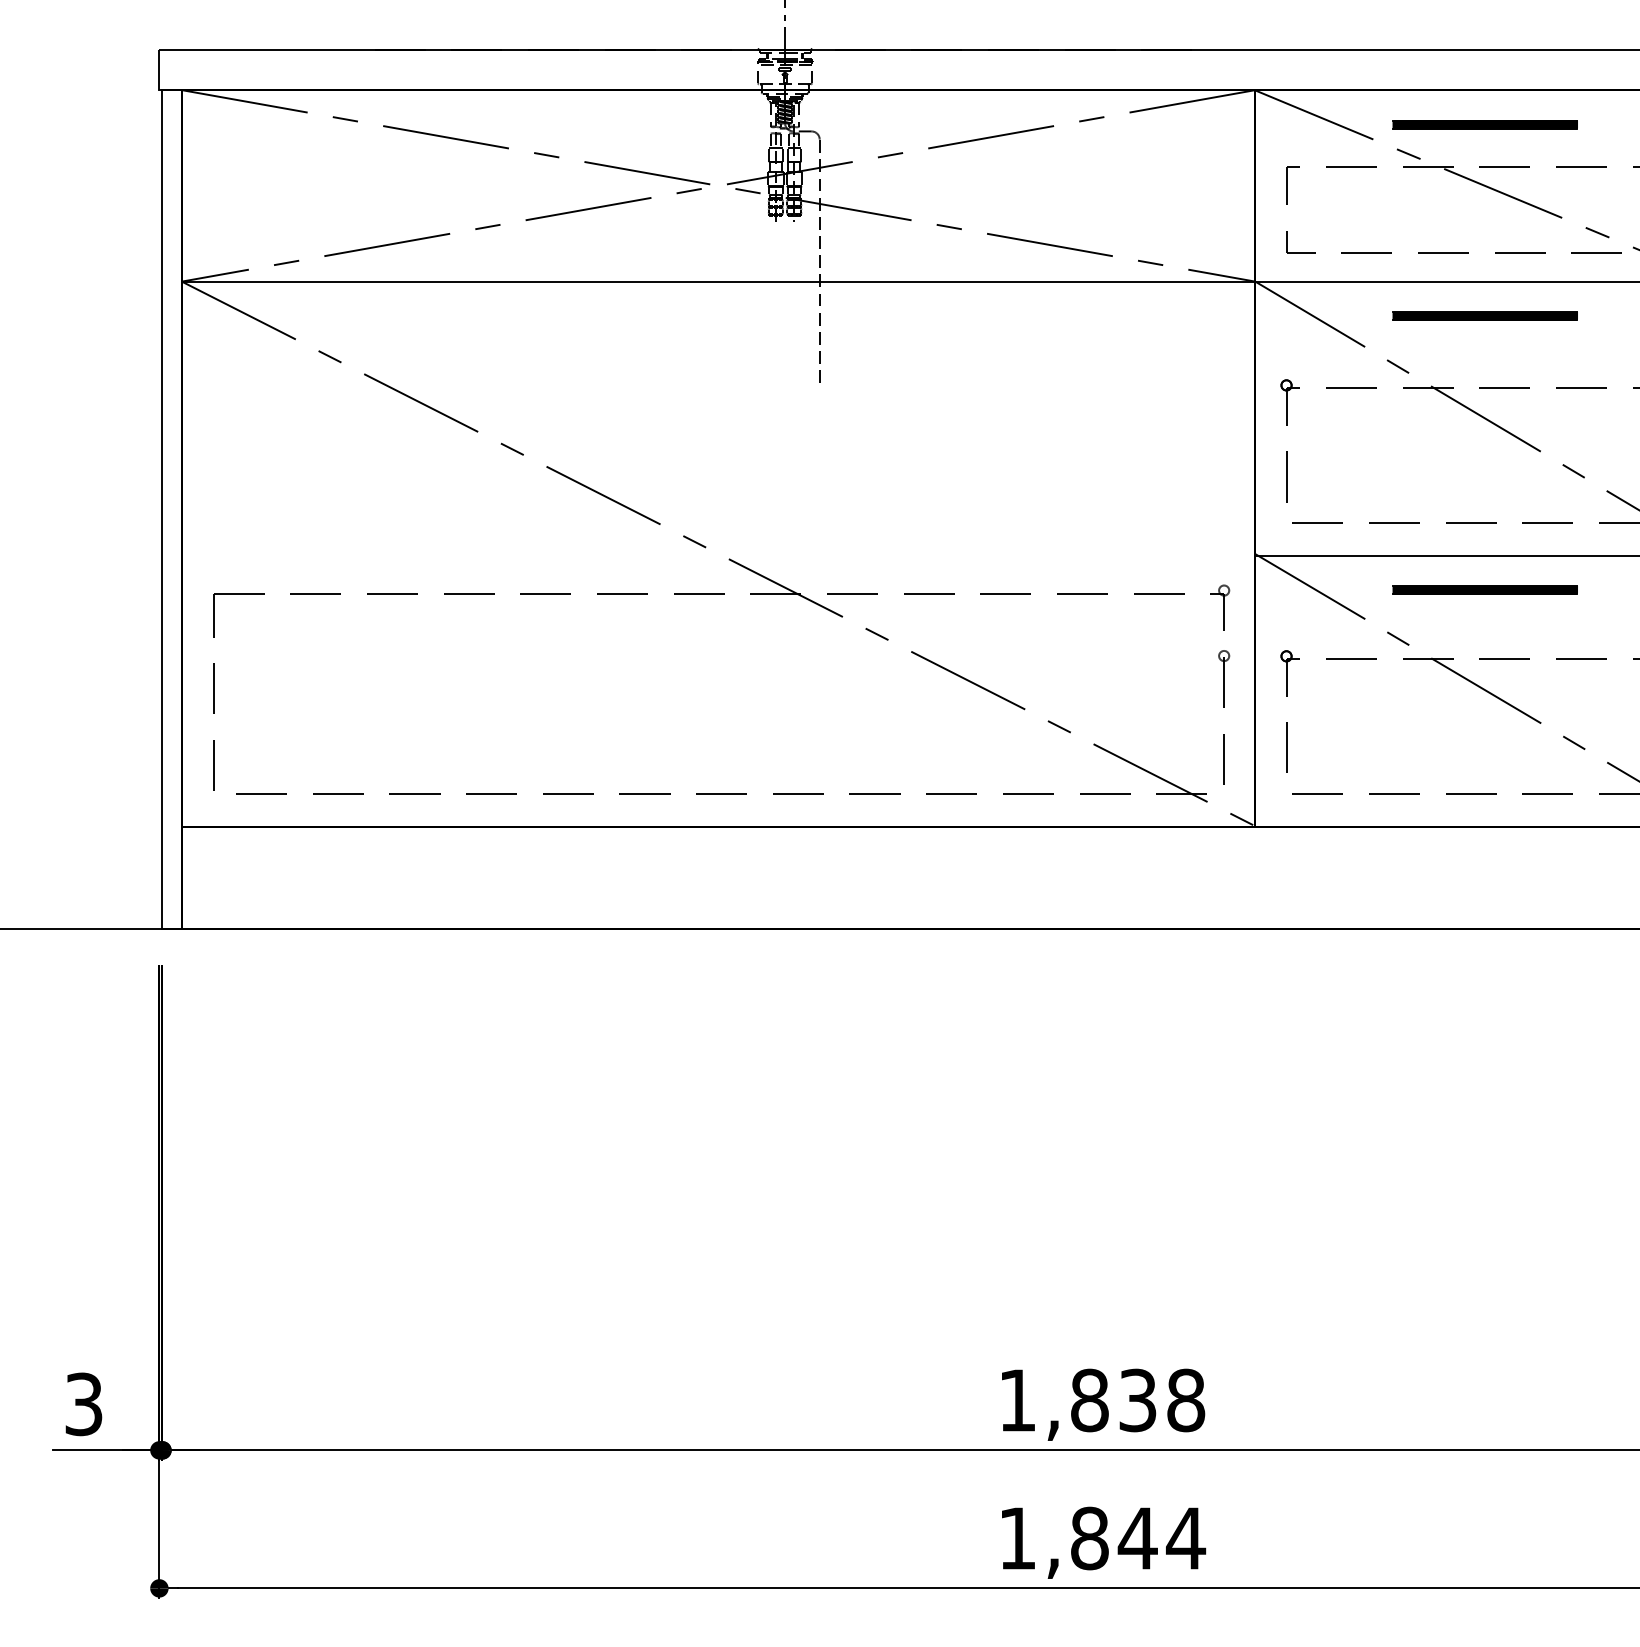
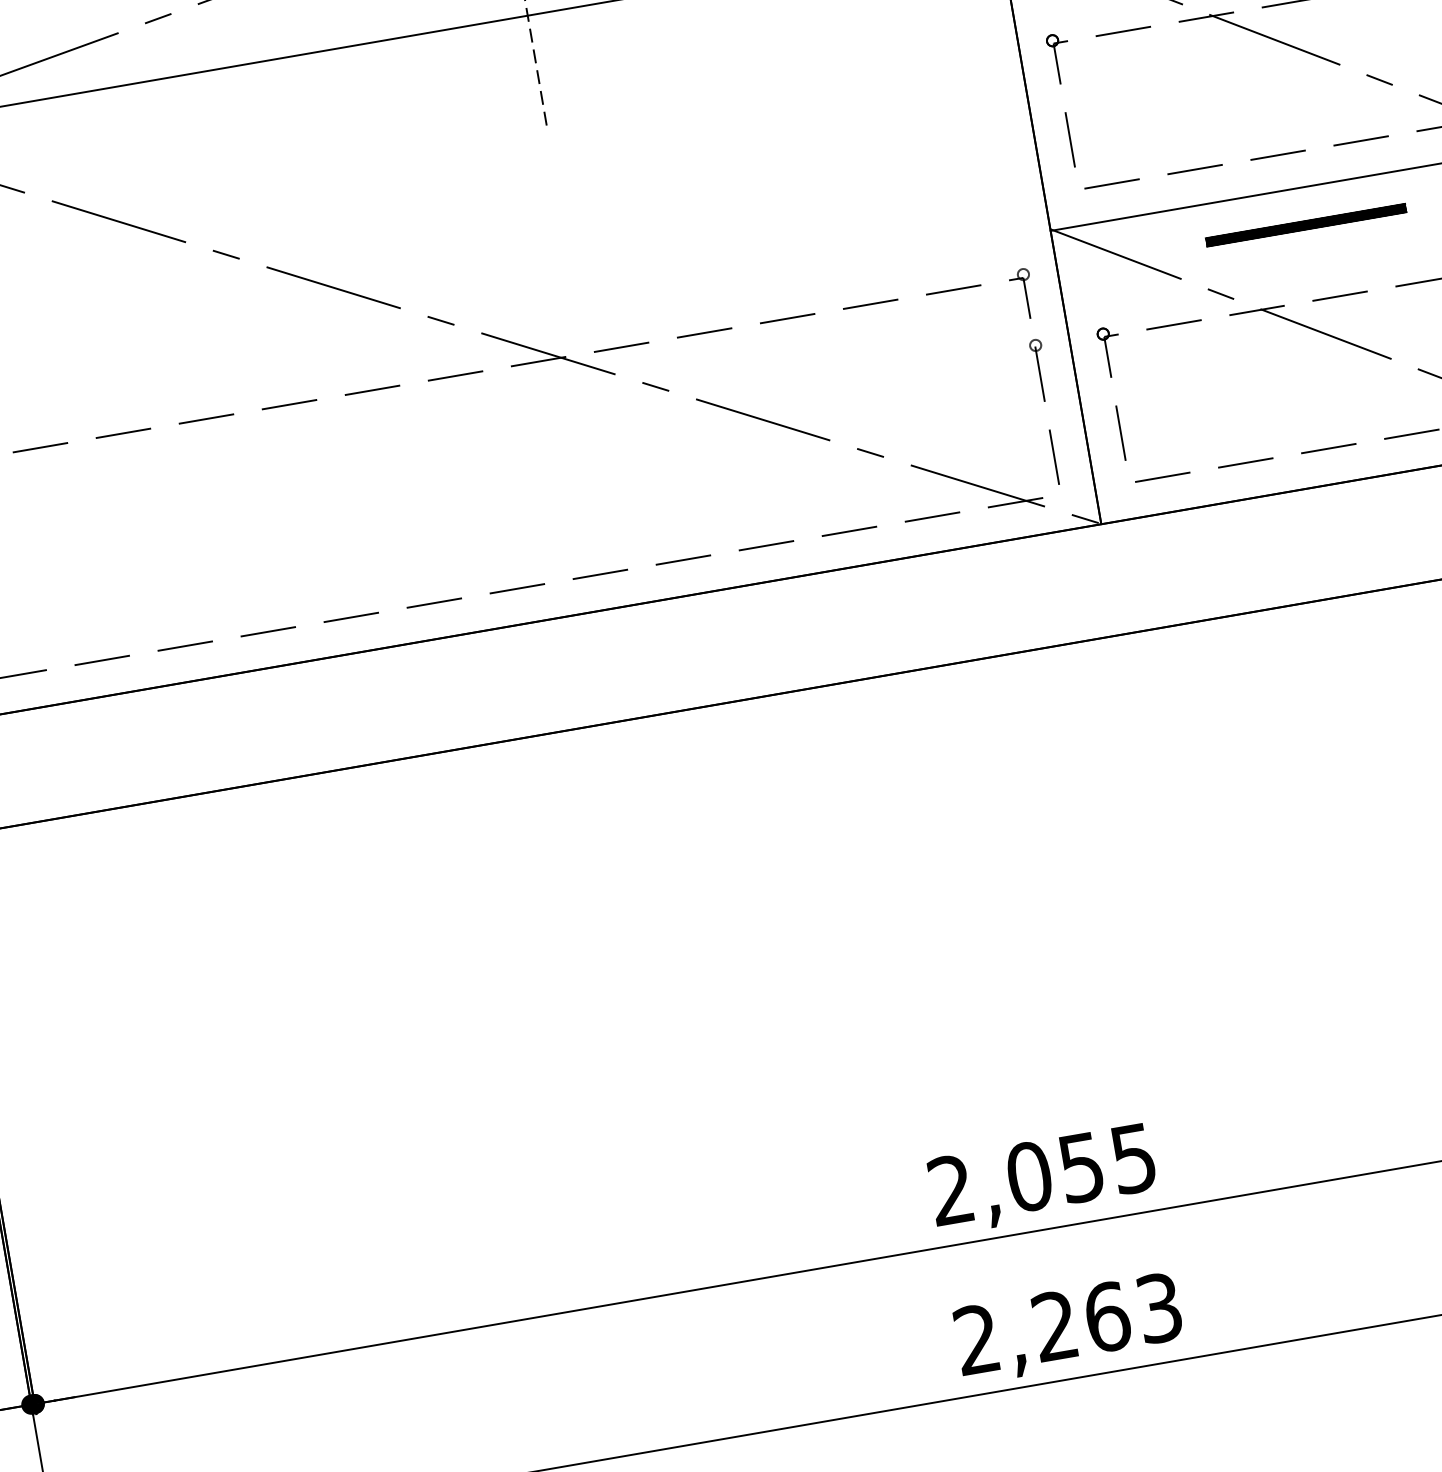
text: (1102, 1400) -> (1043, 1174), 1,838 -> 2,055
text: (1102, 1538) -> (1068, 1323), 1,844 -> 2,263

